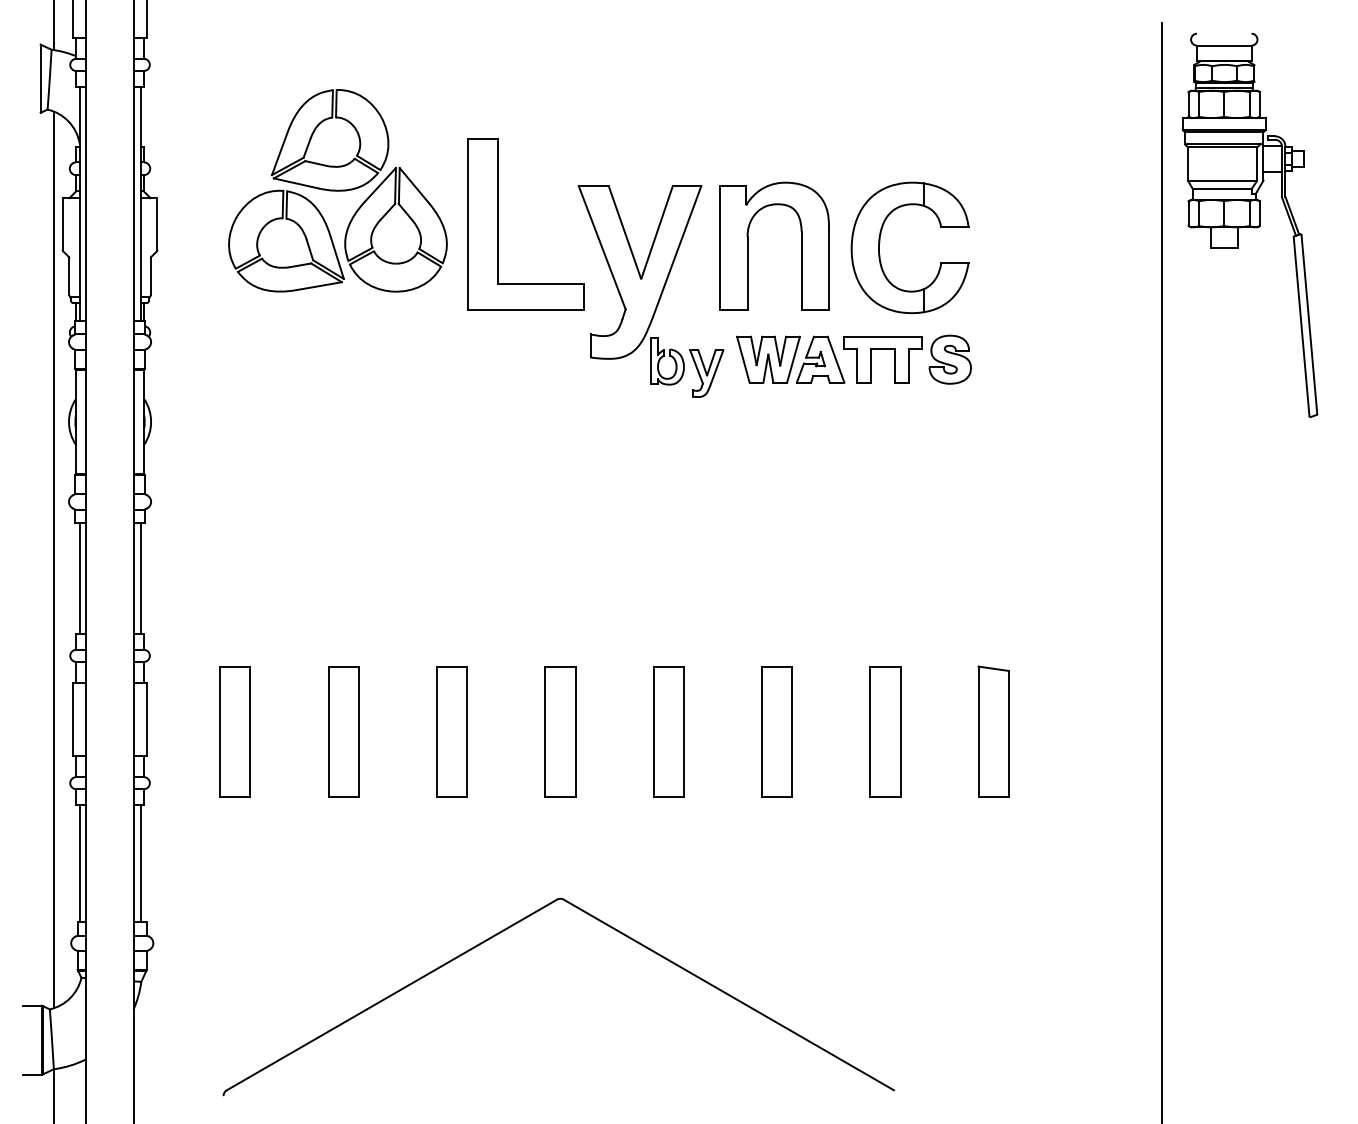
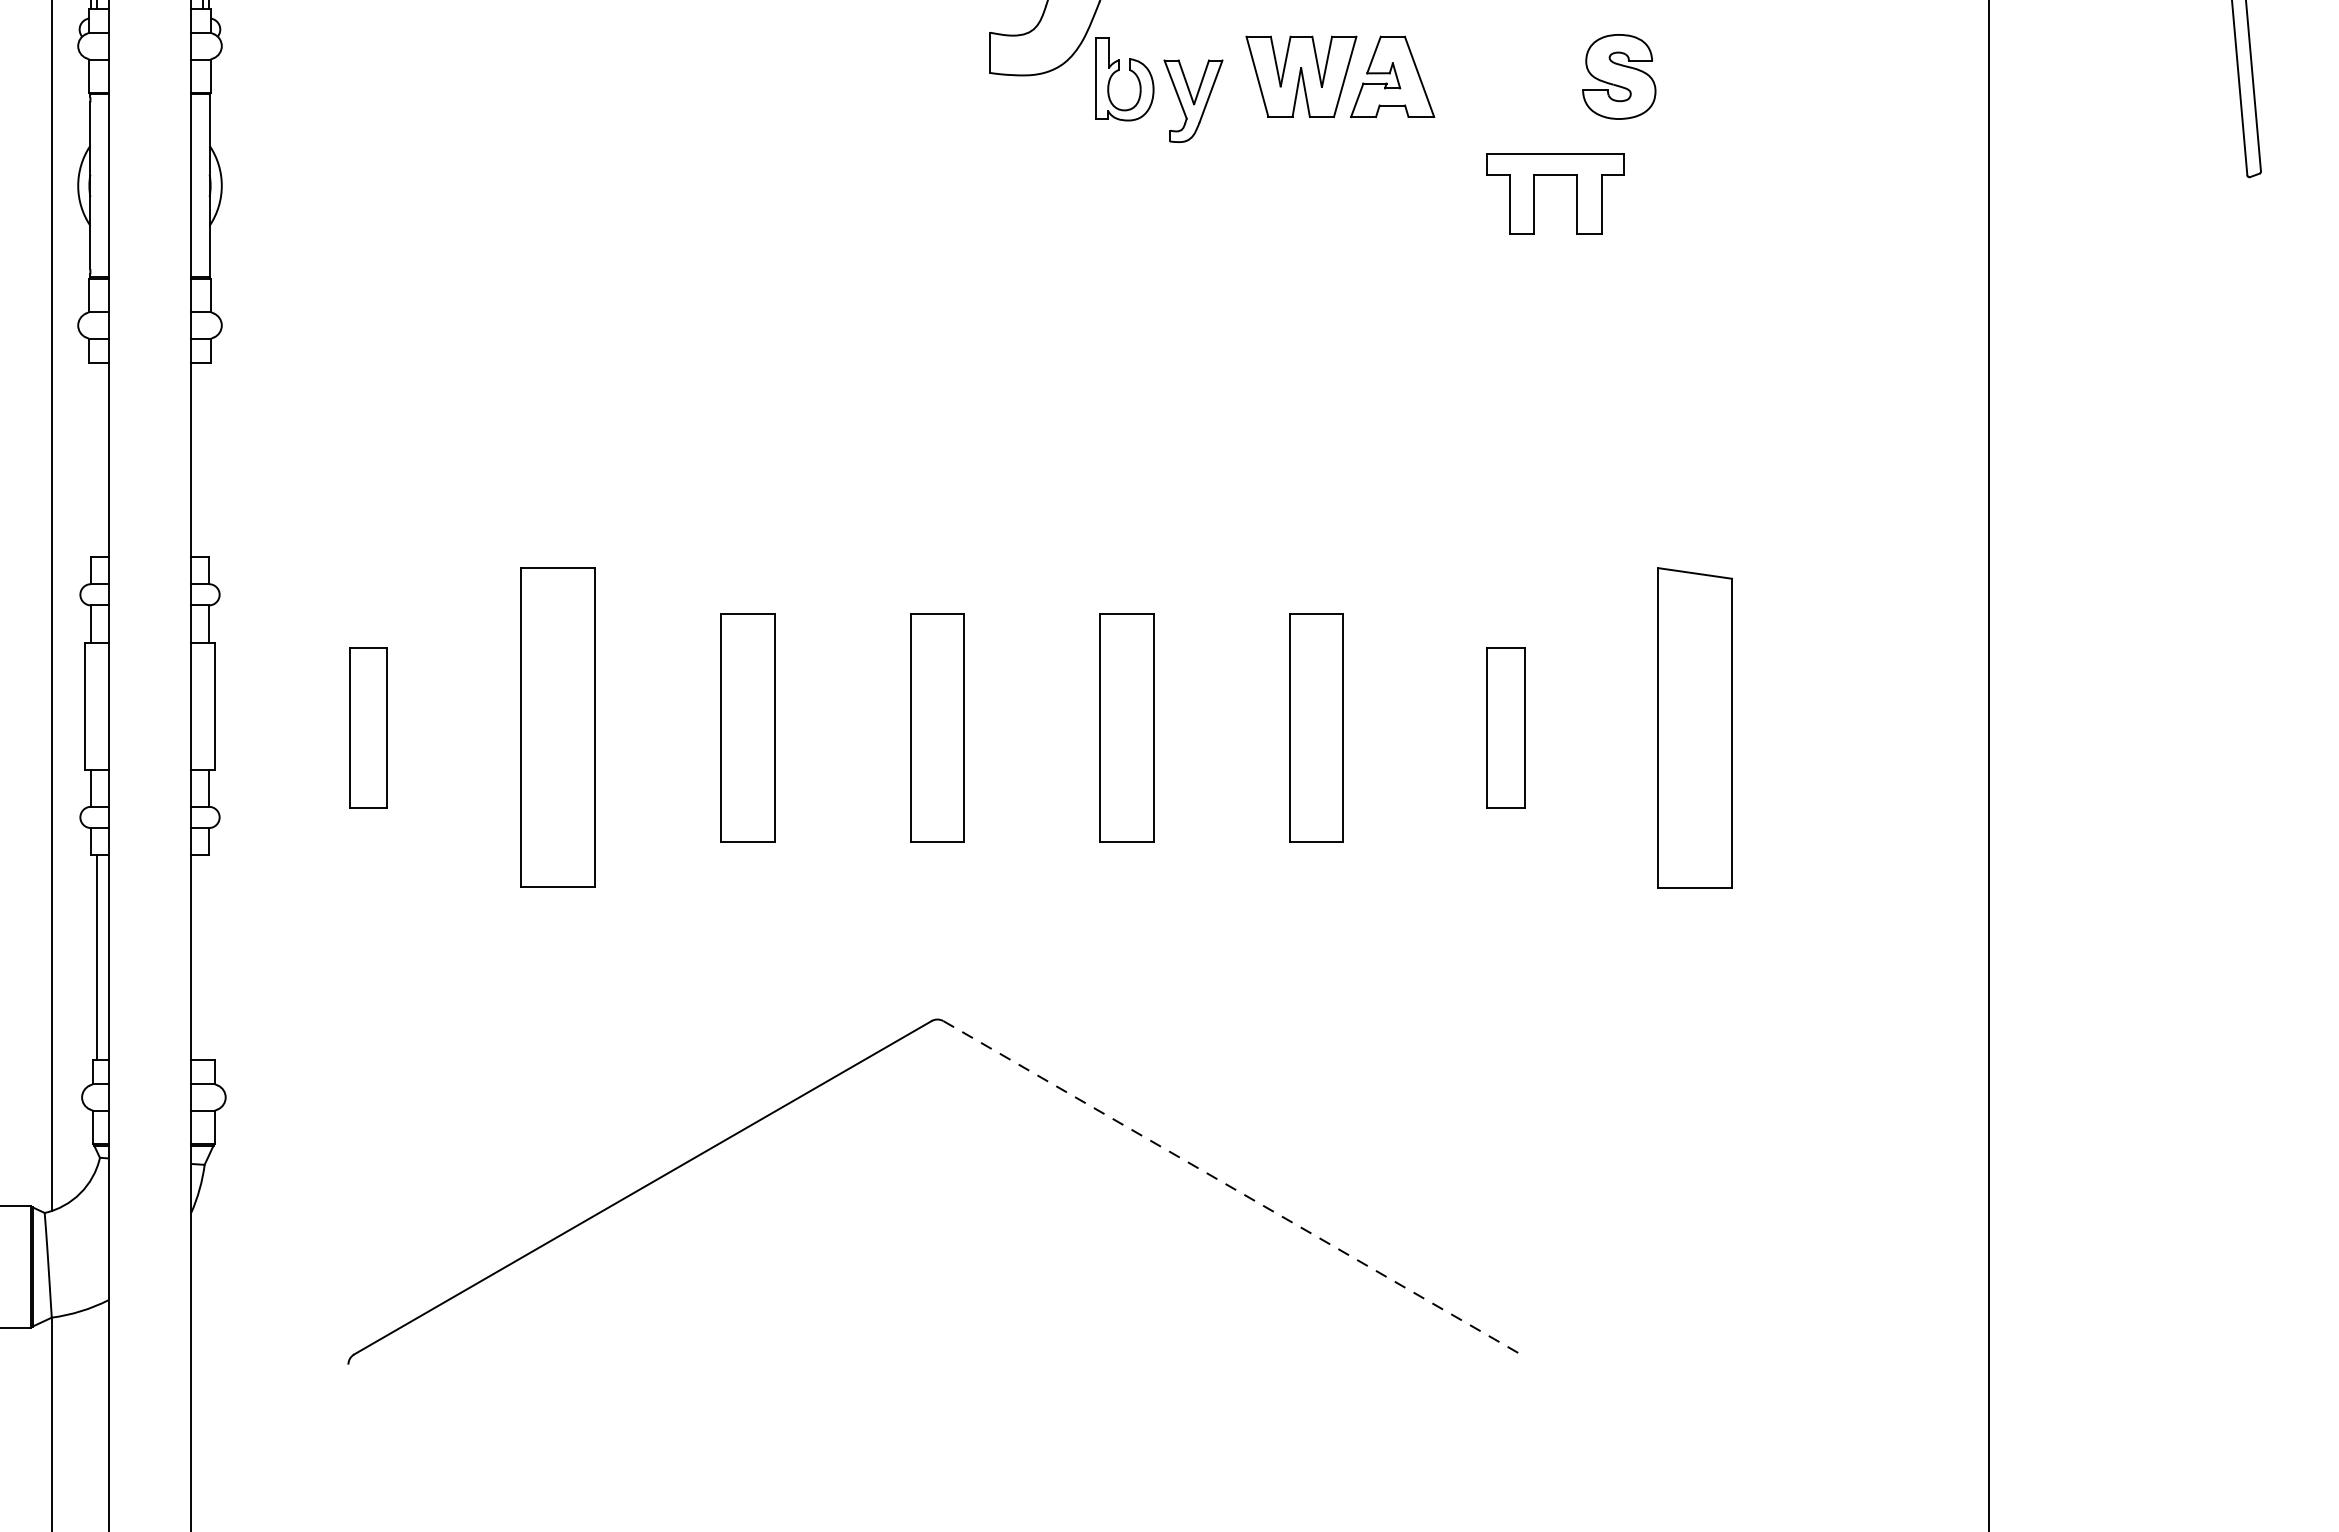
part: (882, 349) -> (1554, 176), moved
line: (79, 578) -> (96, 459), removed
line: (140, 578) -> (203, 459), removed
part: (234, 731) -> (367, 727), size x0.7
part: (343, 731) -> (558, 727), size x1.4
part: (885, 731) -> (1506, 727), size x0.7
part: (993, 731) -> (1694, 727), size x1.4
line: (140, 862) -> (203, 956), removed
line: (728, 994) -> (1231, 1186), solid -> dashed

